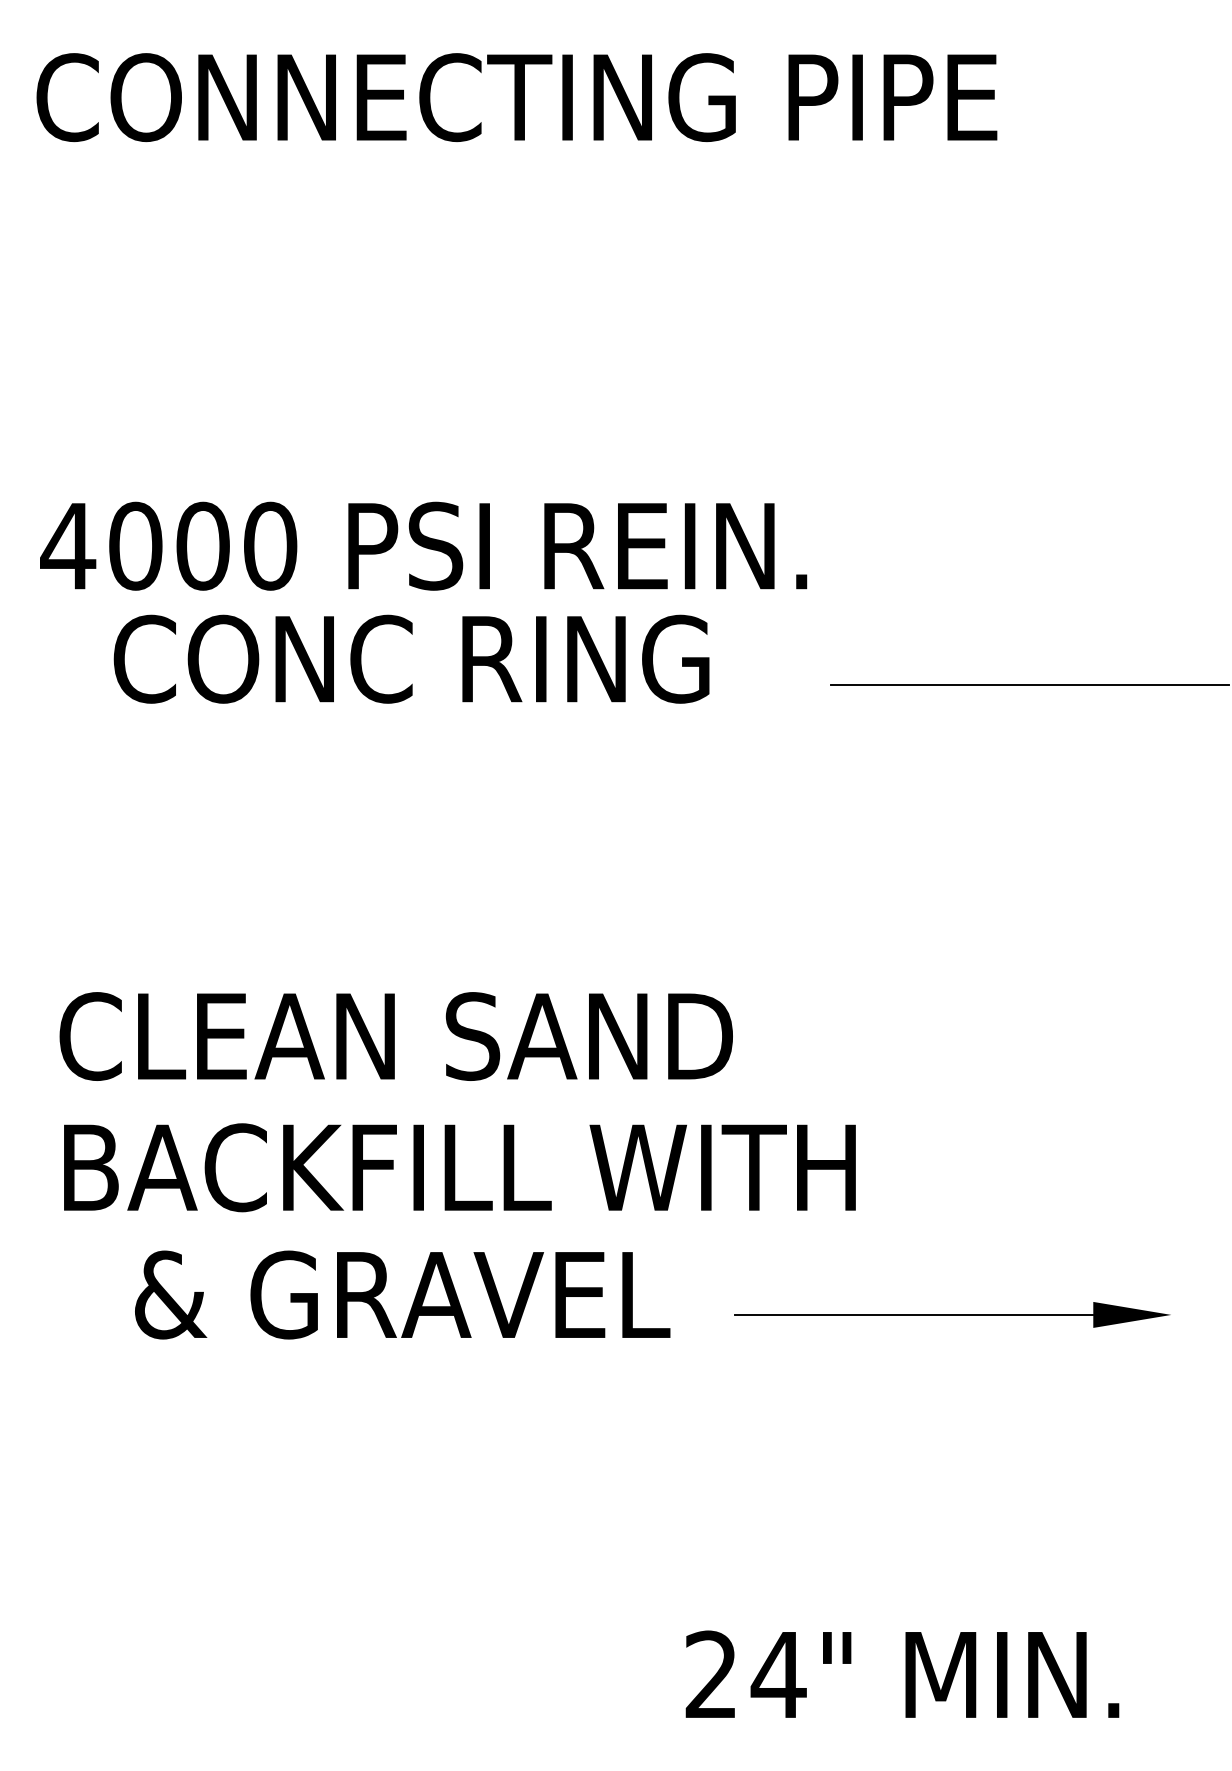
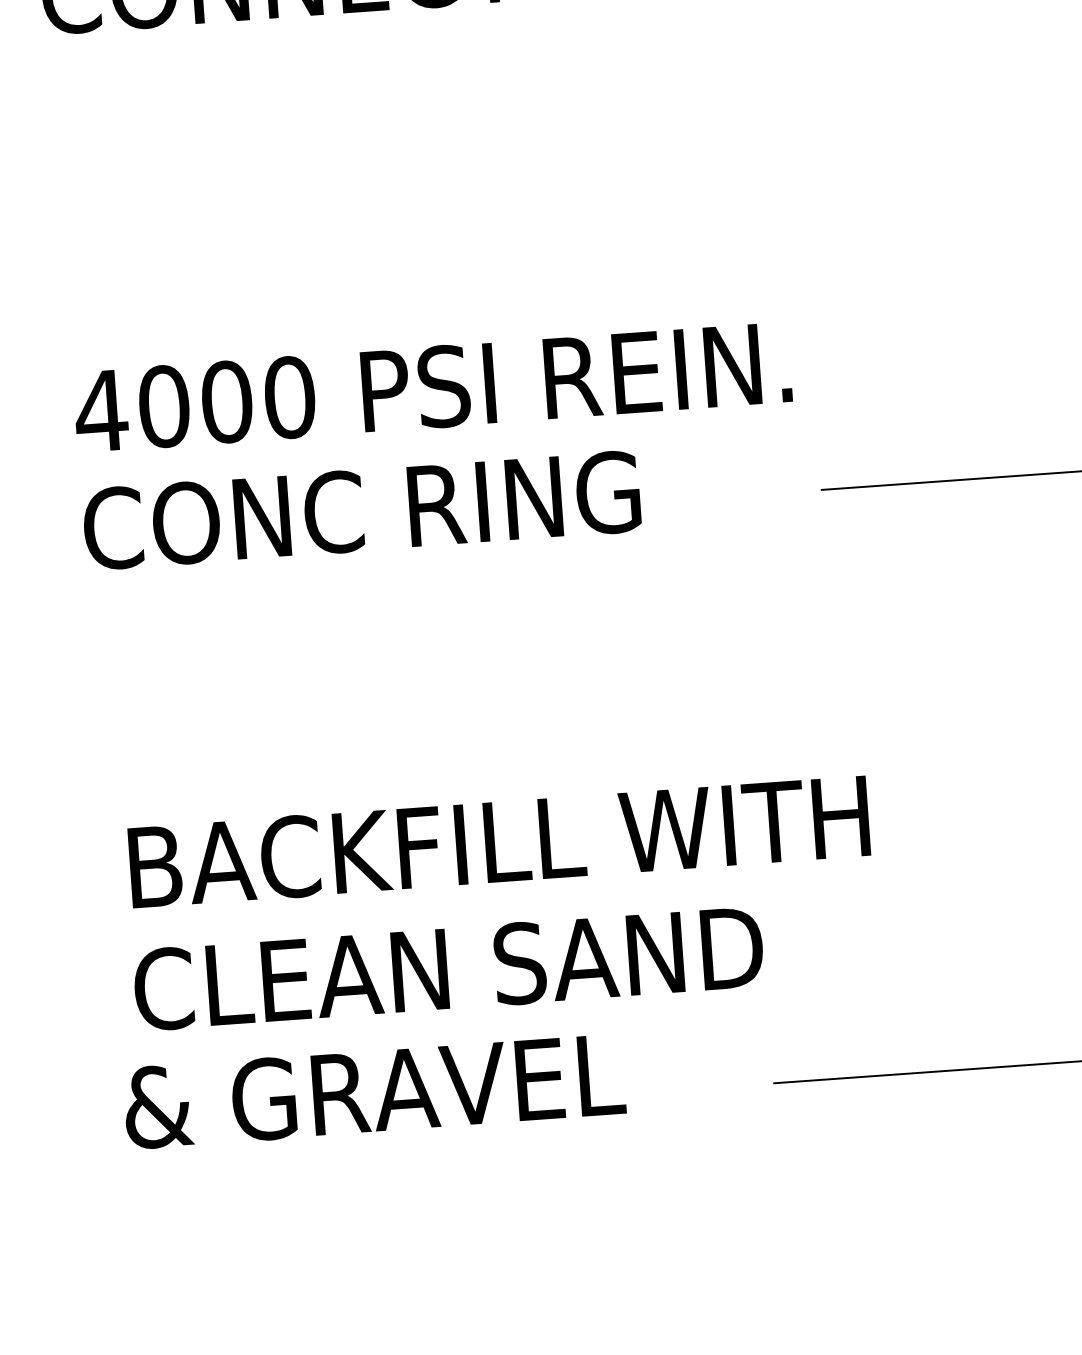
text: (411, 658) -> (361, 509), moved
text: (457, 1036) -> (497, 842), CLEAN SAND -> BACKFILL WITH
text: (457, 1167) -> (505, 964), BACKFILL WITH -> CLEAN SAND
text: (402, 1294) -> (374, 1090), moved

